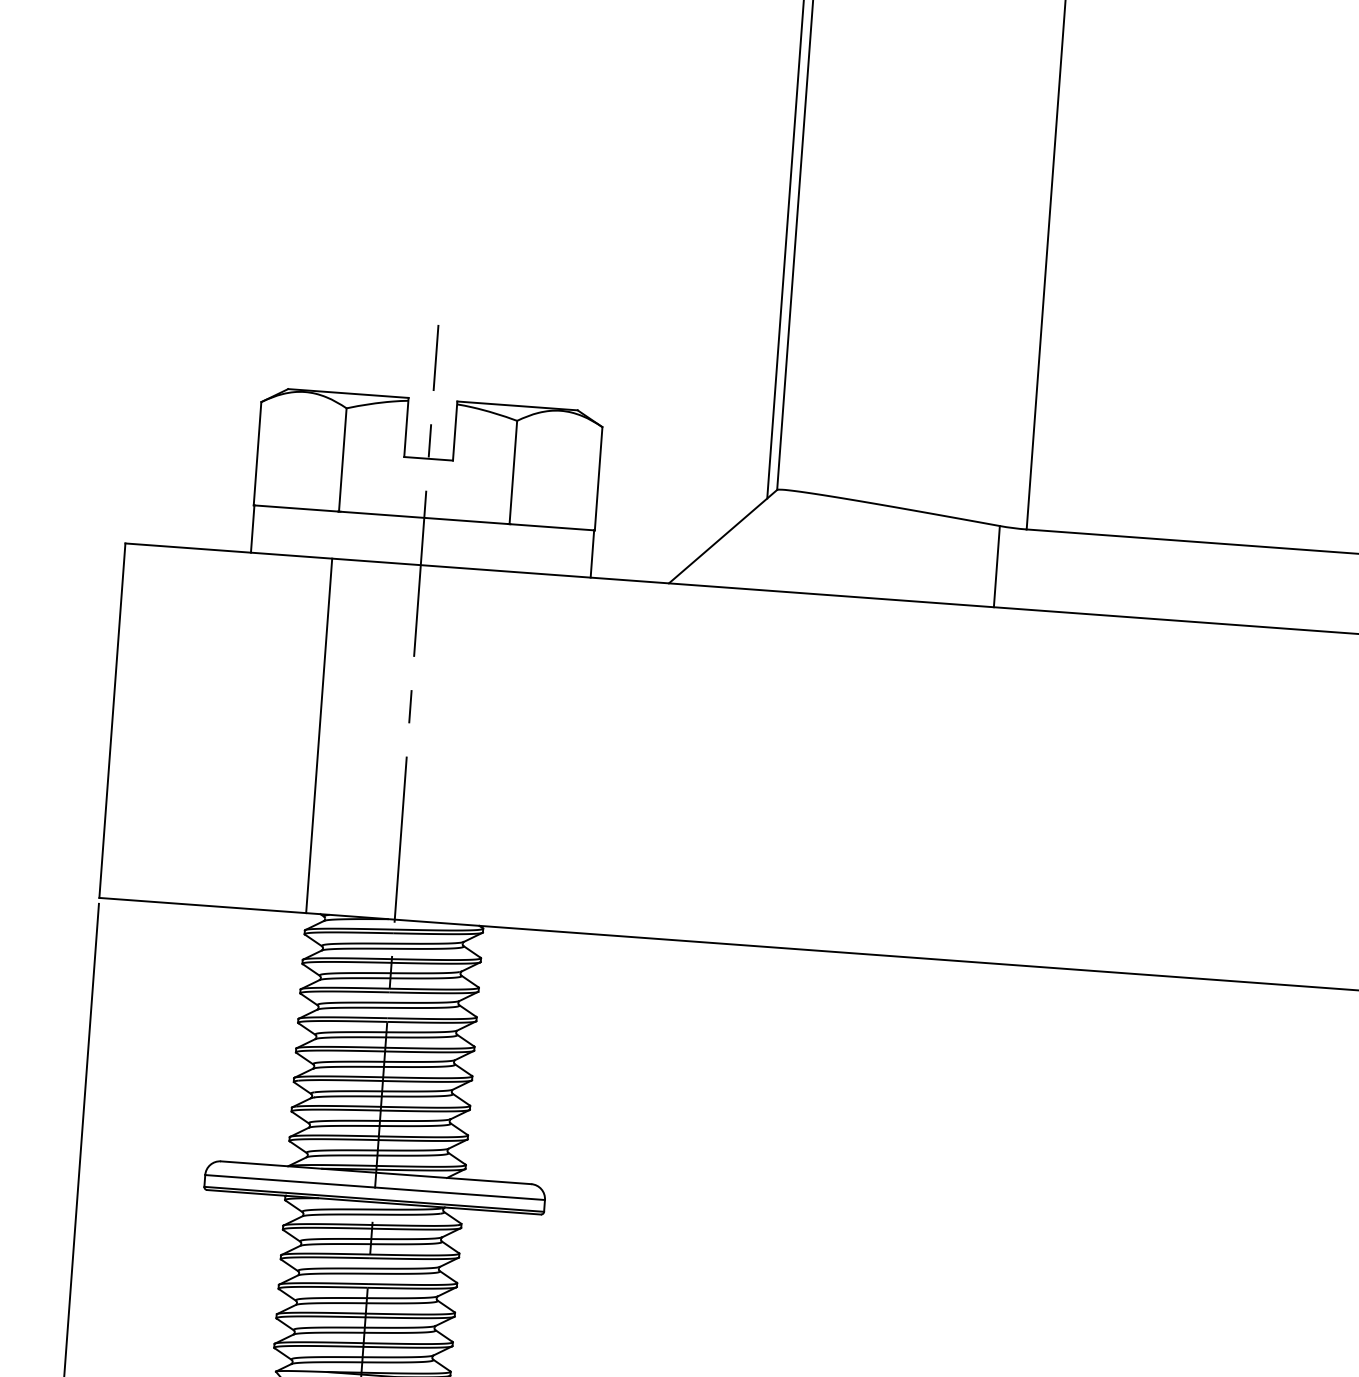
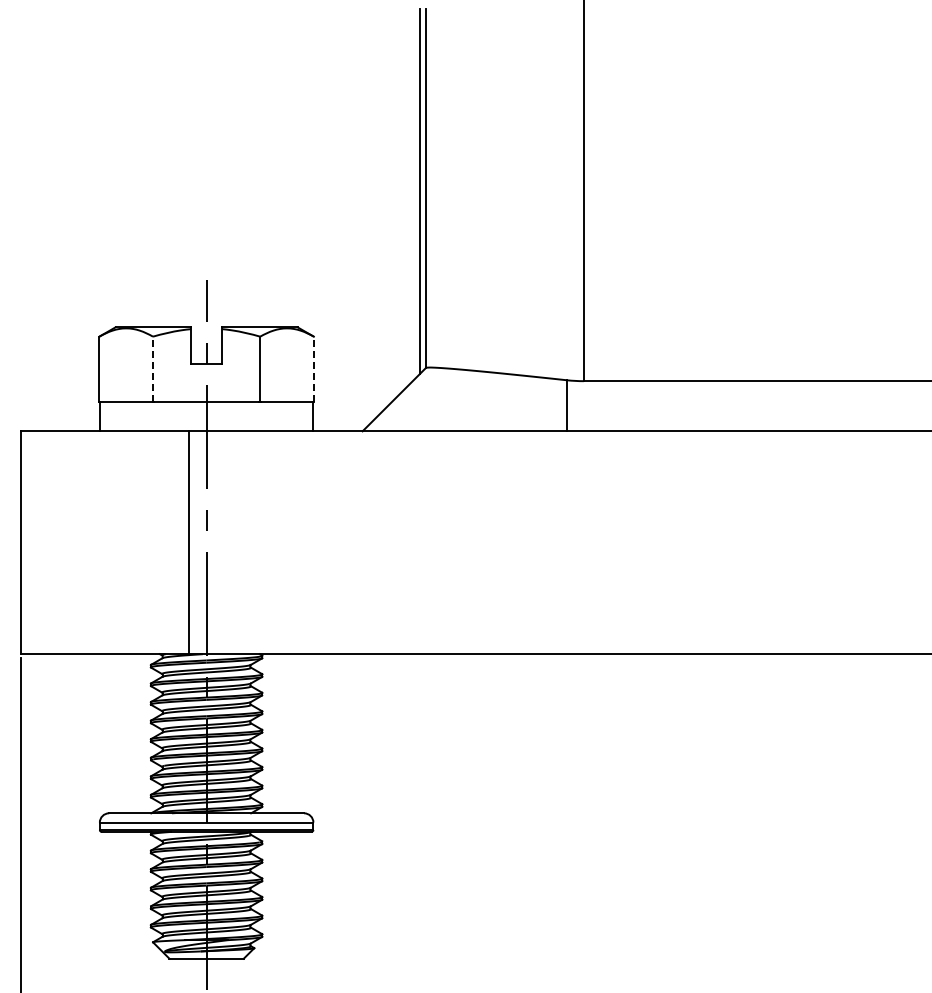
line: (343, 459) -> (153, 368), solid -> dashed
line: (598, 477) -> (313, 368), solid -> dashed
line: (318, 735) -> (188, 542), moved

